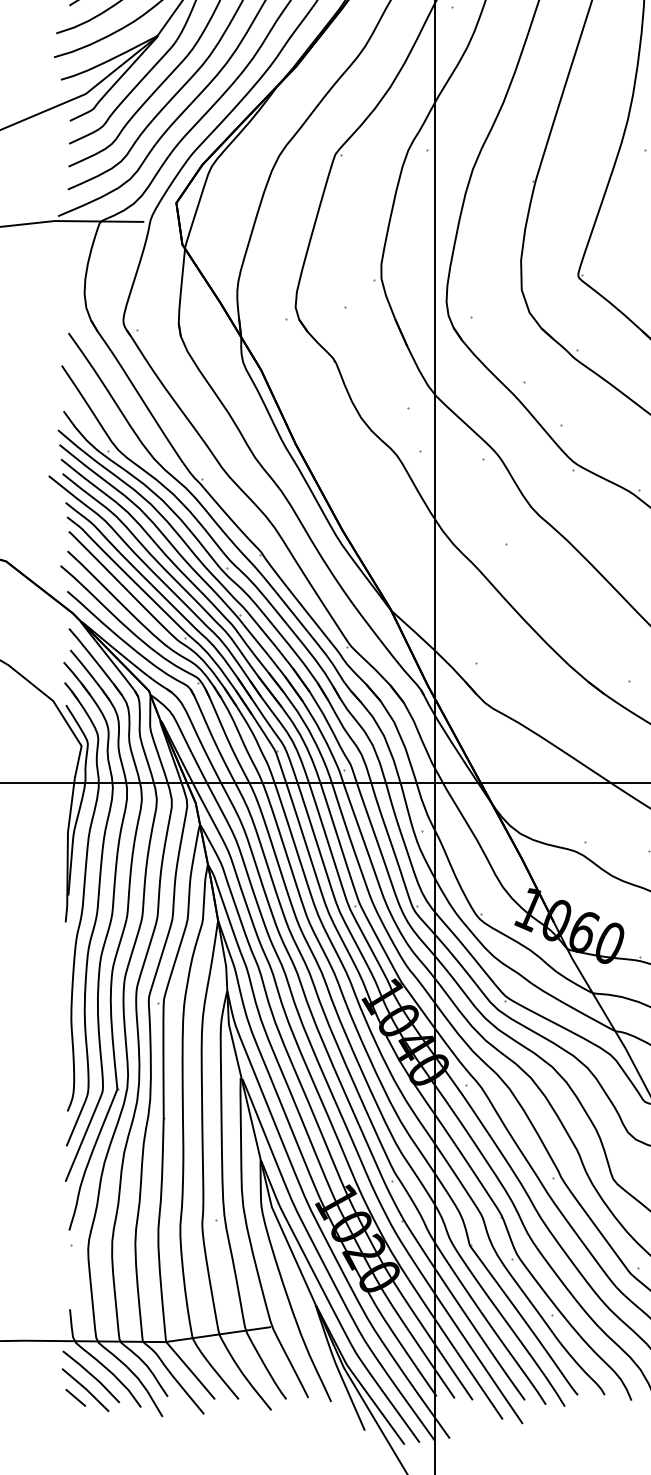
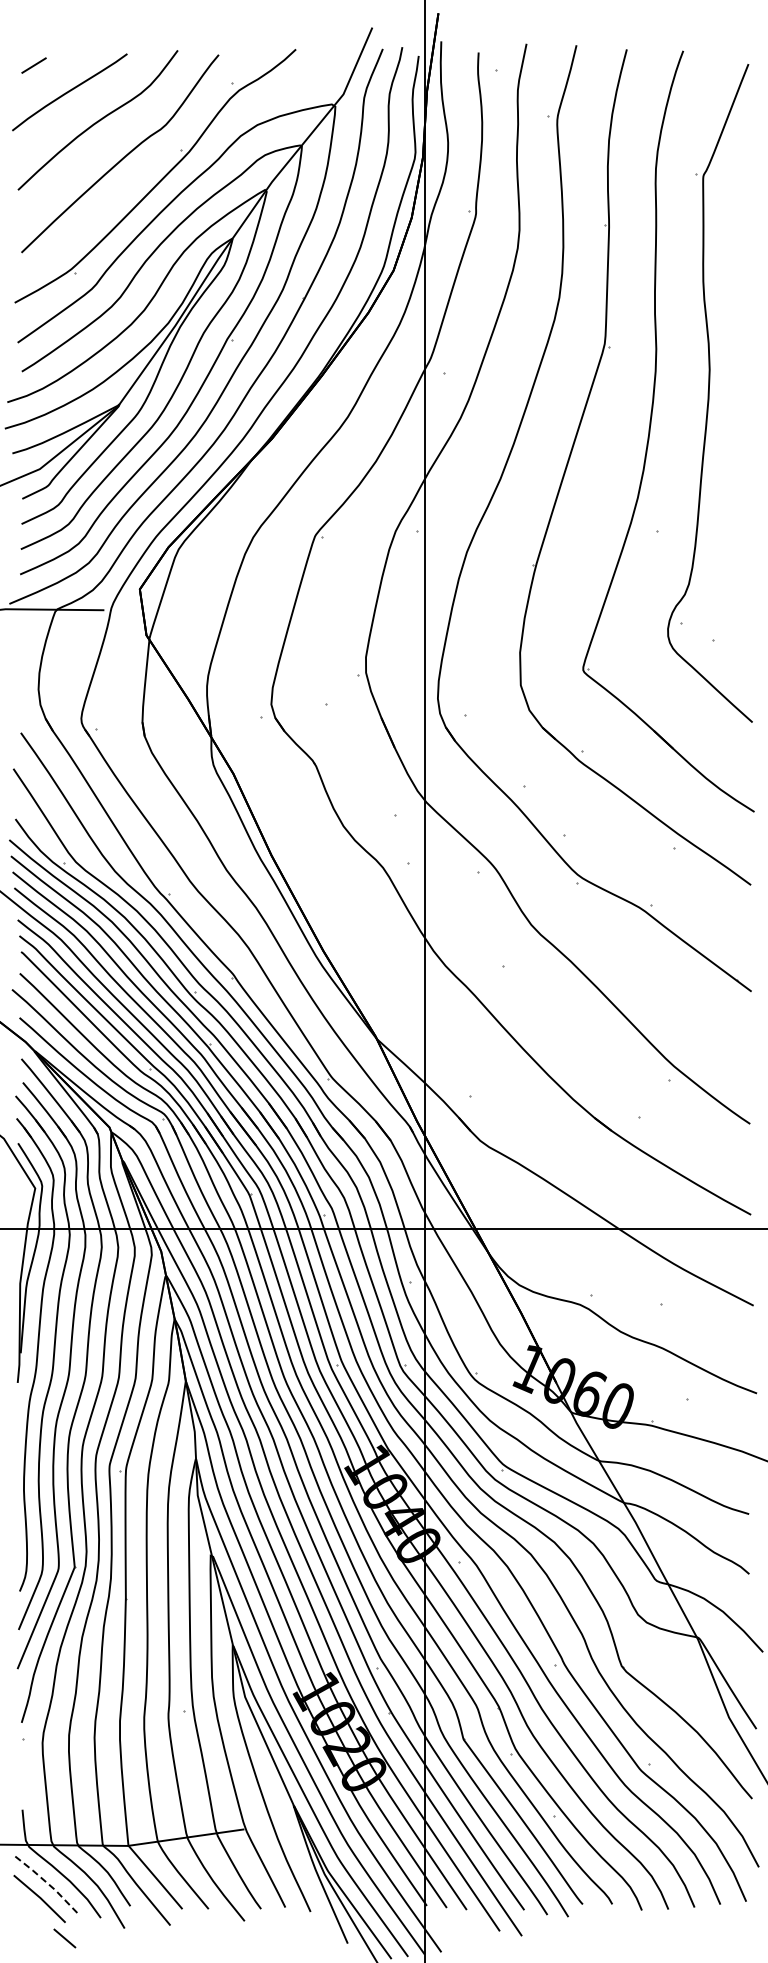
line: (91, 1375) -> (46, 1882), solid -> dashed
line: (75, 1397) -> (64, 1938), moved

